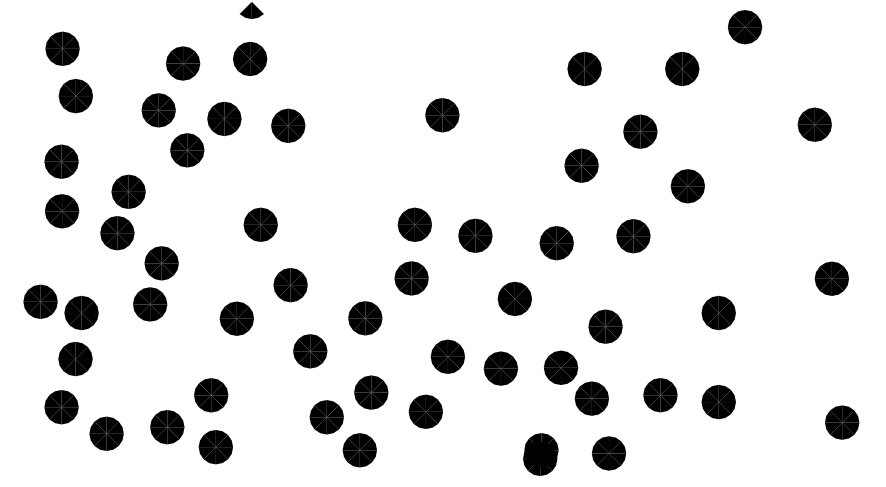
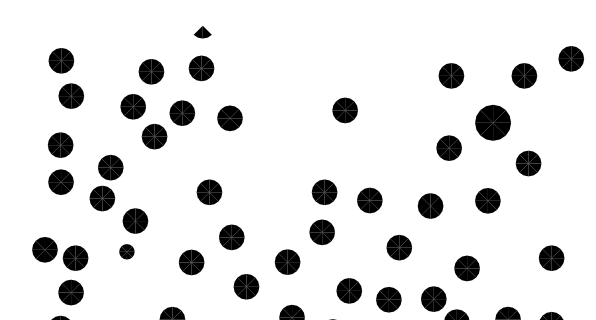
part: (745, 27) -> (571, 59), moved
part: (640, 131) -> (493, 122), size x1.4
part: (150, 304) -> (127, 251), size x0.6

